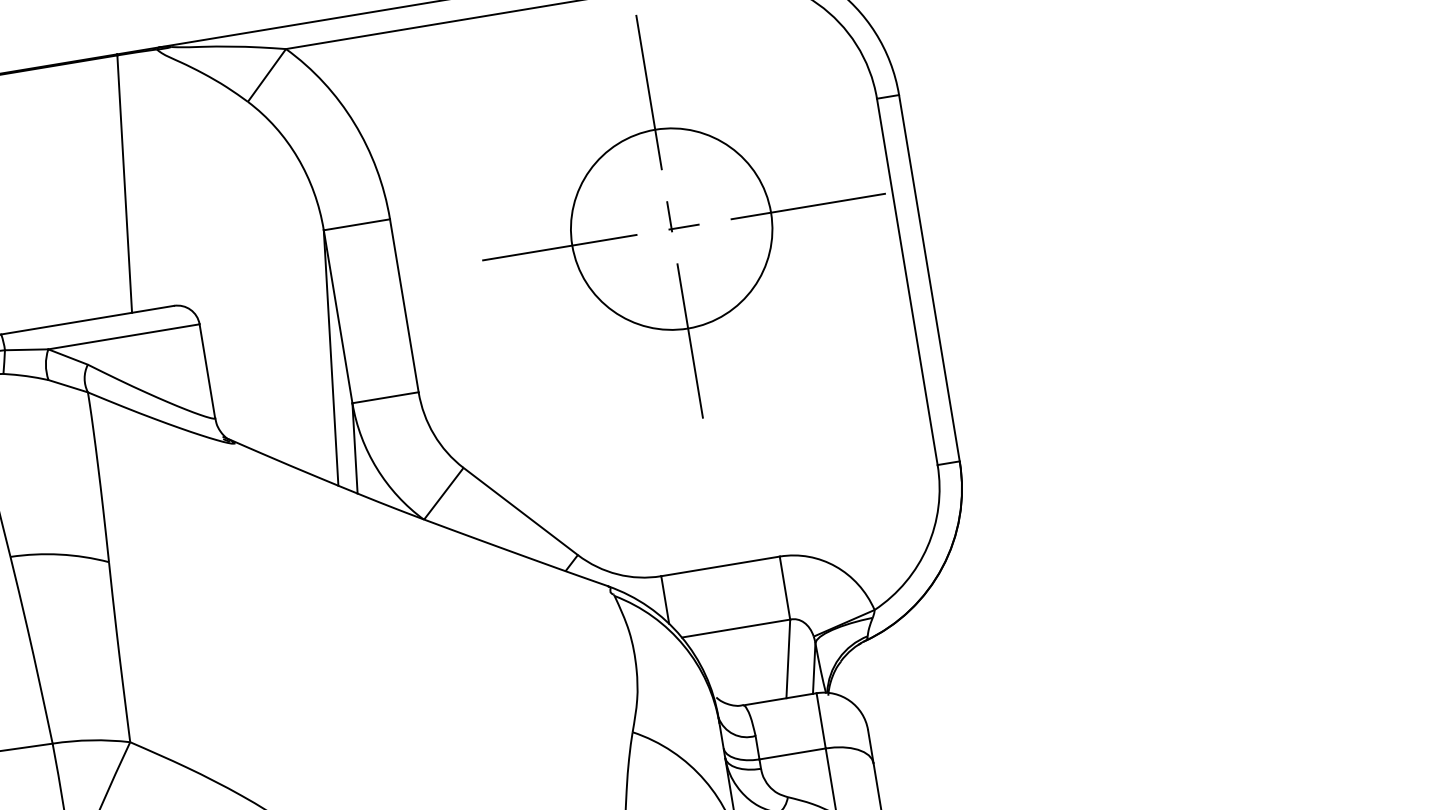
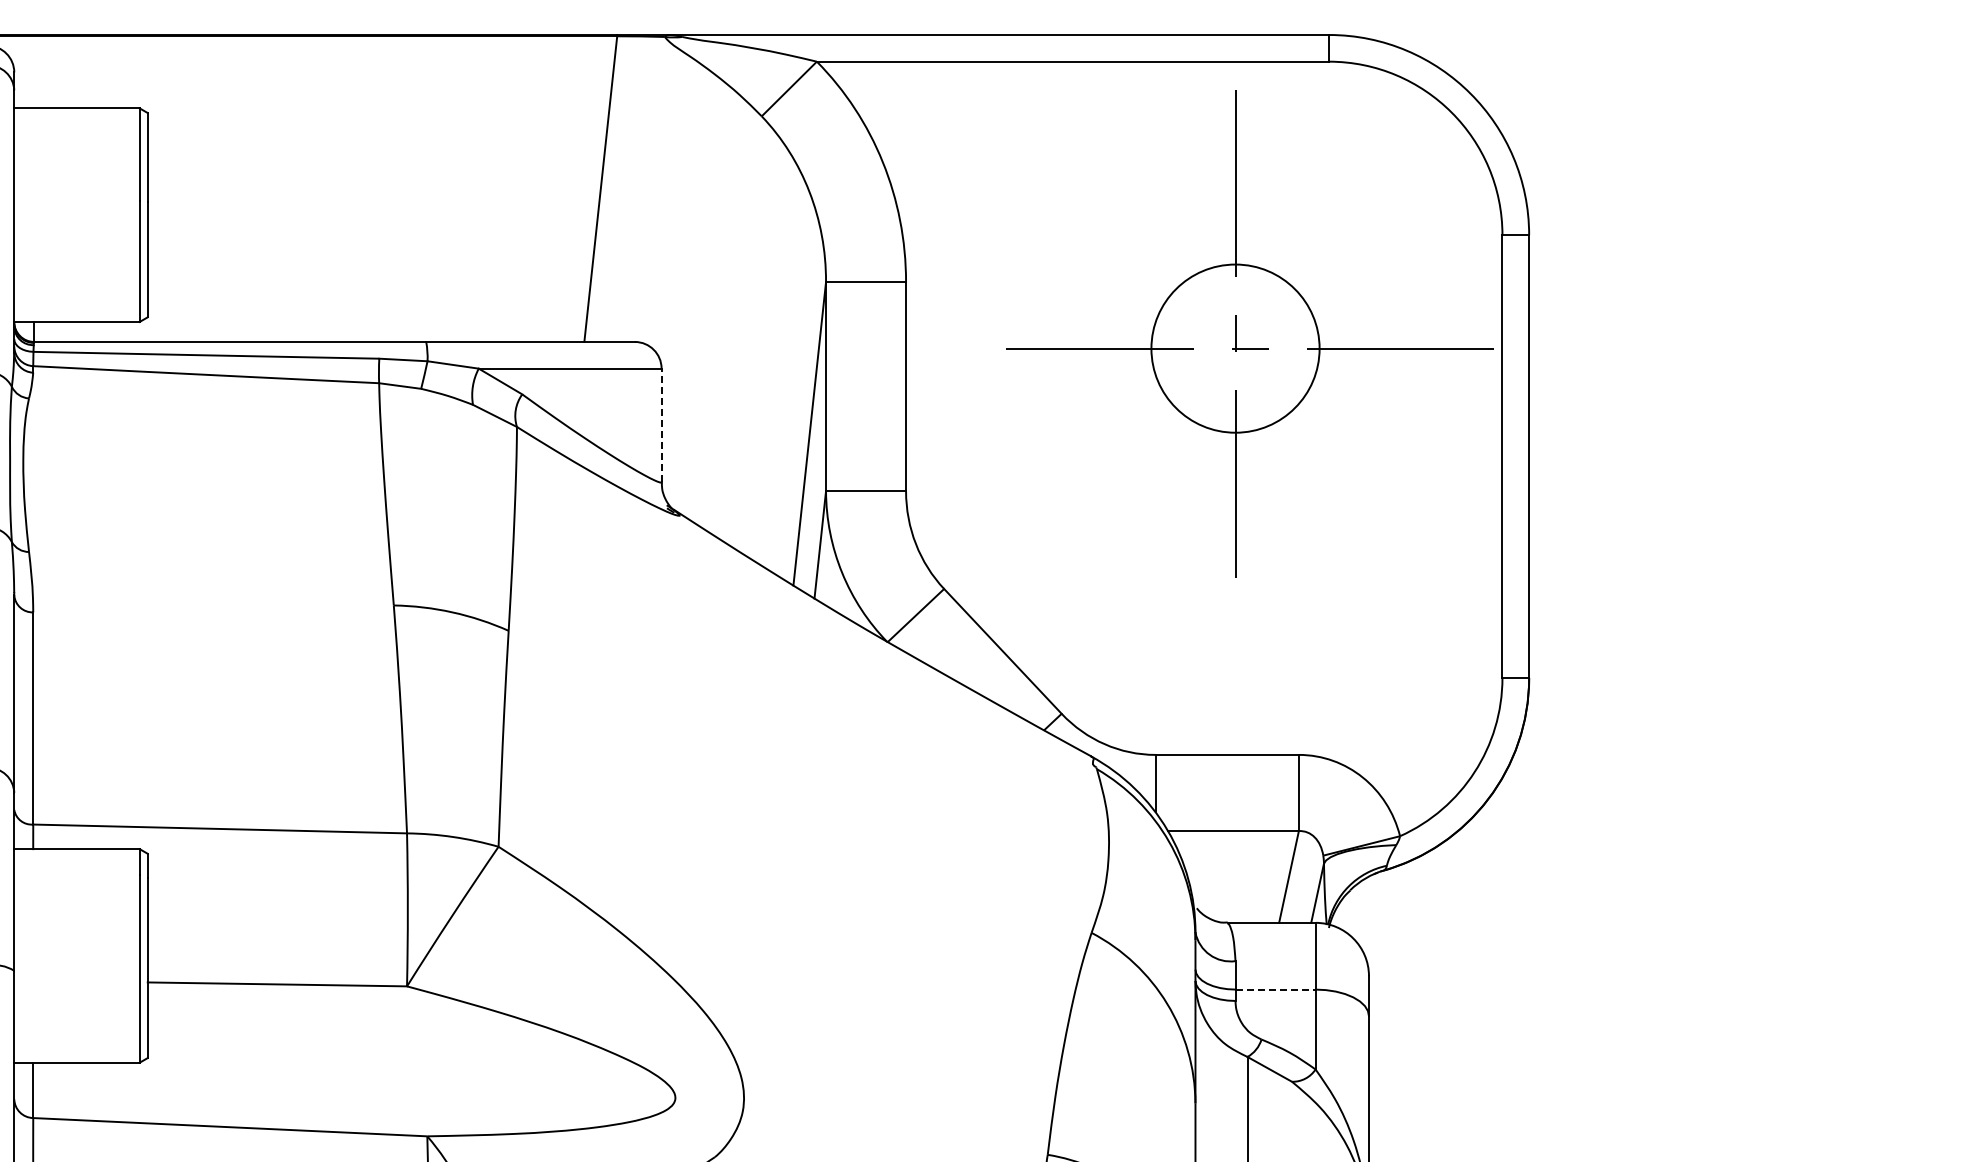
circle: (671, 229) -> (1235, 348), size x0.7
line: (207, 370) -> (661, 424), solid -> dashed
line: (793, 753) -> (1276, 989), solid -> dashed

